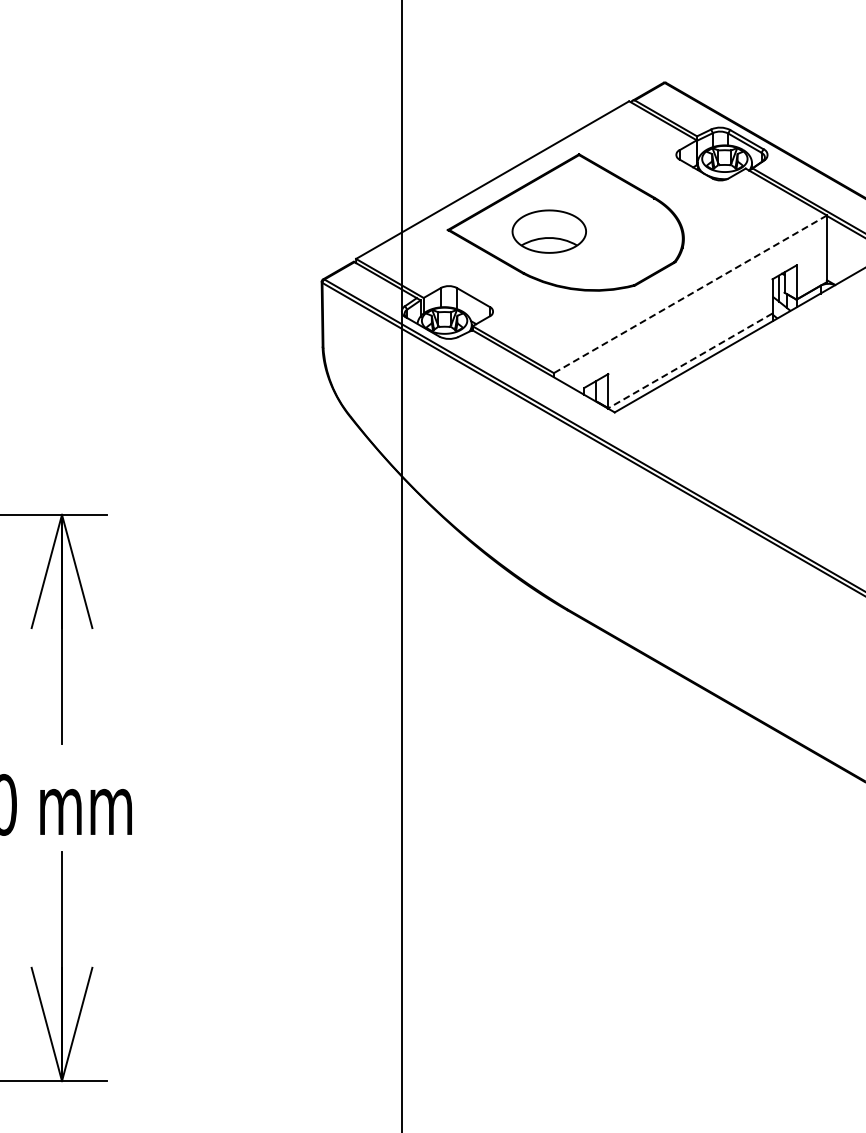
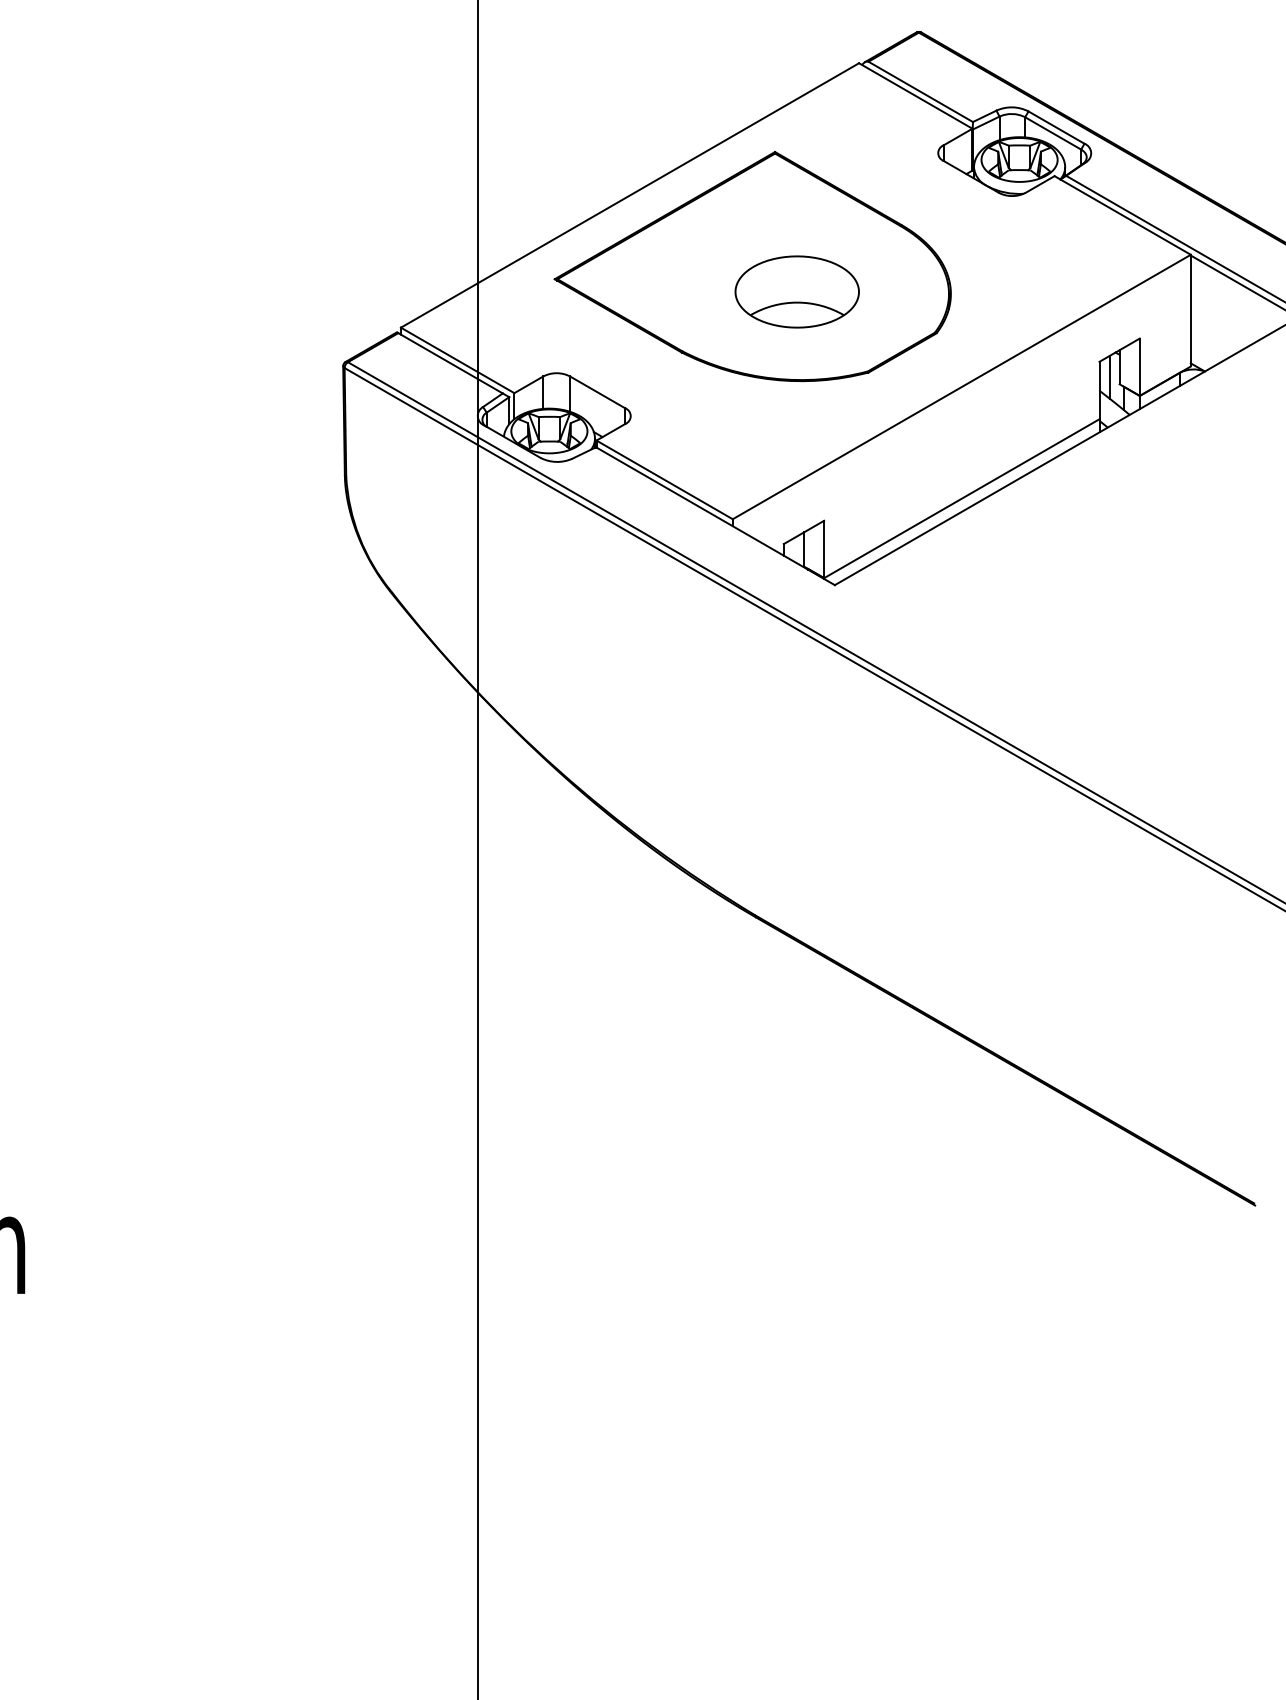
part: (548, 231) -> (795, 291), moved
line: (690, 294) -> (961, 387), dashed -> solid
line: (690, 360) -> (961, 498), dashed -> solid

